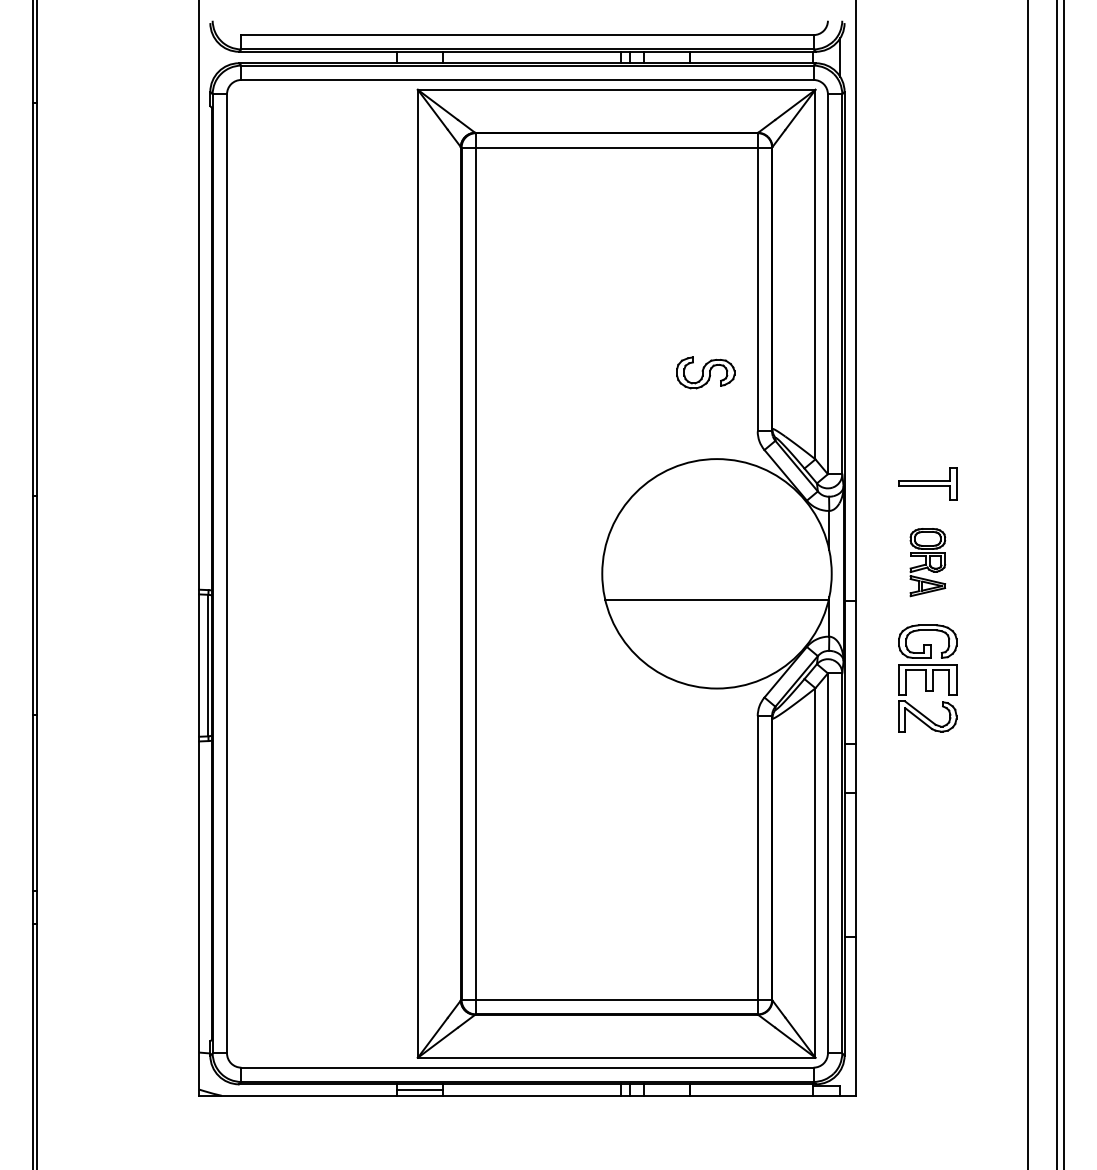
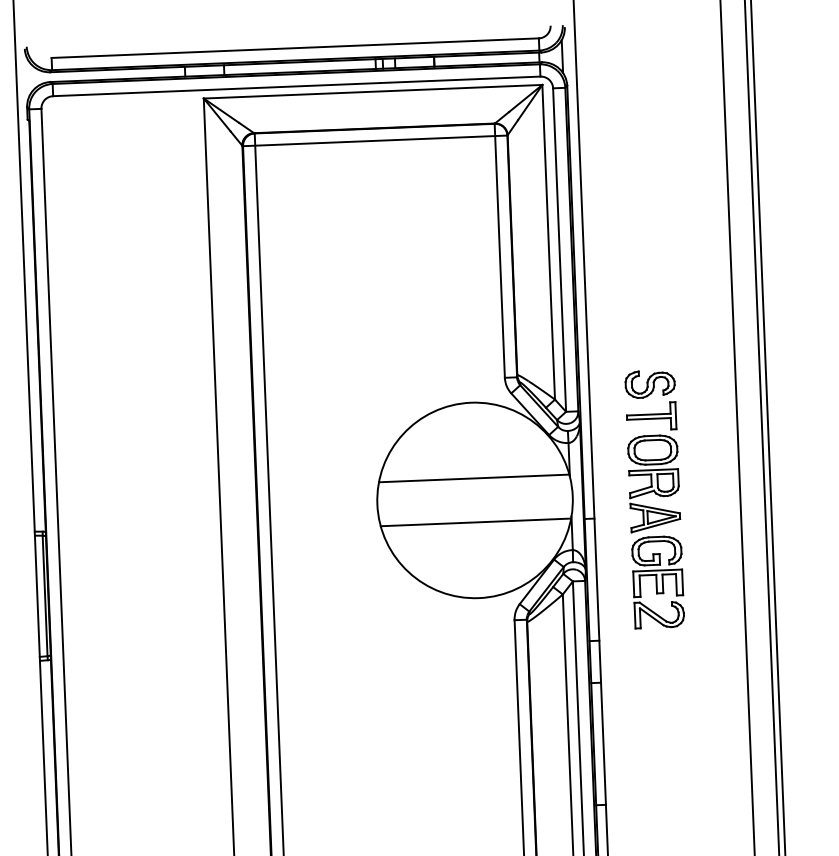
part: (705, 372) -> (649, 383), moved
line: (716, 548) -> (473, 478), added
part: (927, 562) -> (653, 483), size x1.67

